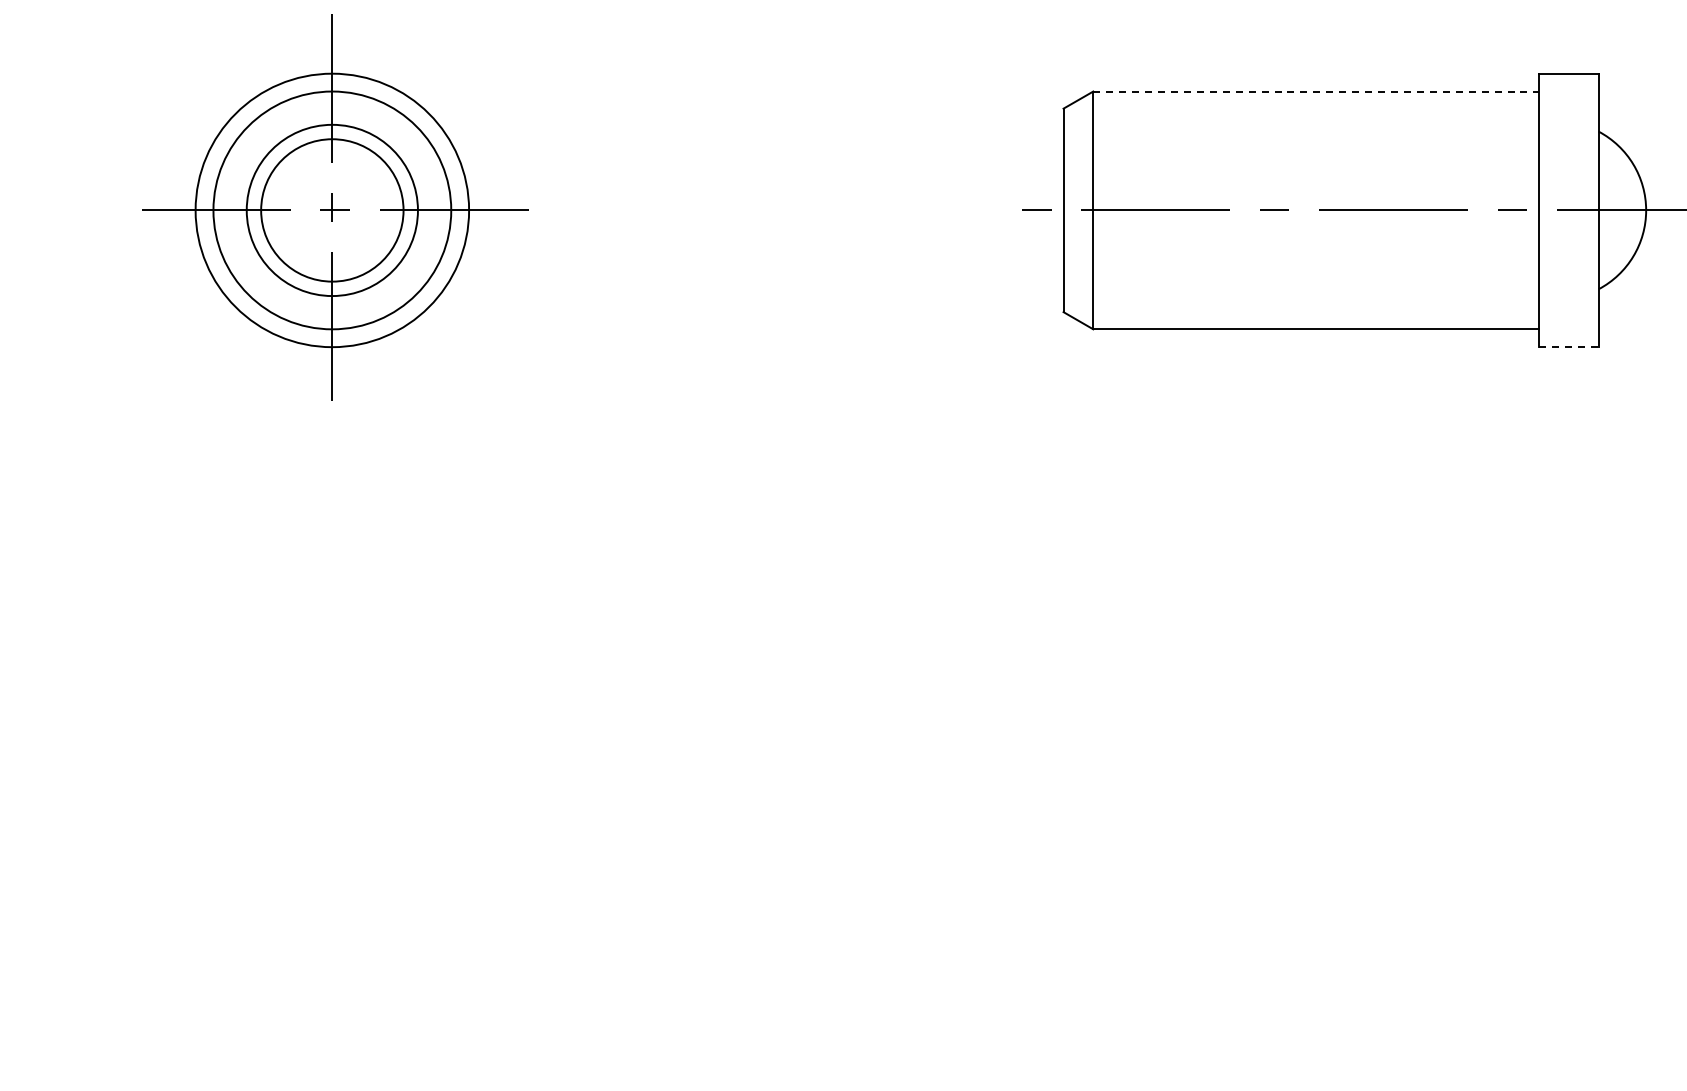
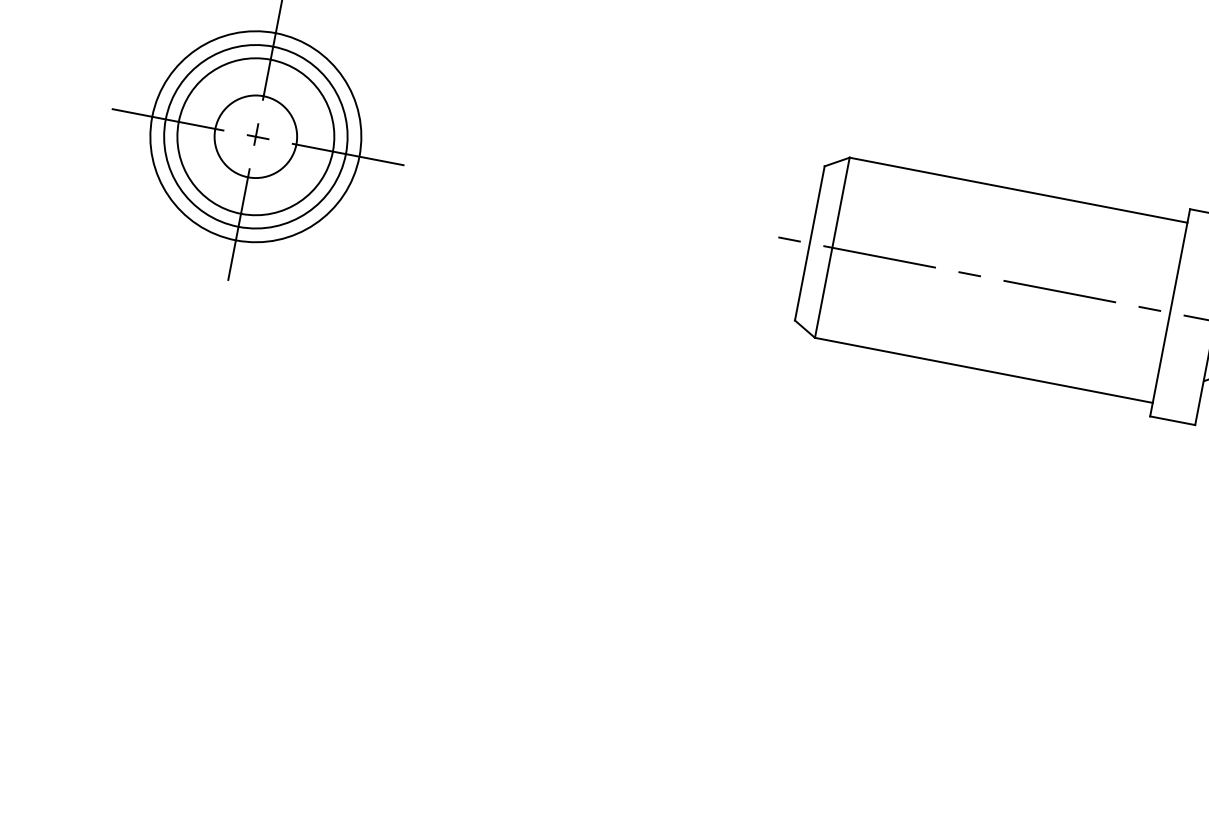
line: (1316, 91) -> (1018, 190), dashed -> solid
circle: (331, 209) -> (255, 135), size x0.62
circle: (332, 210) -> (255, 136), size x1.43
line: (1568, 347) -> (1172, 420), dashed -> solid

